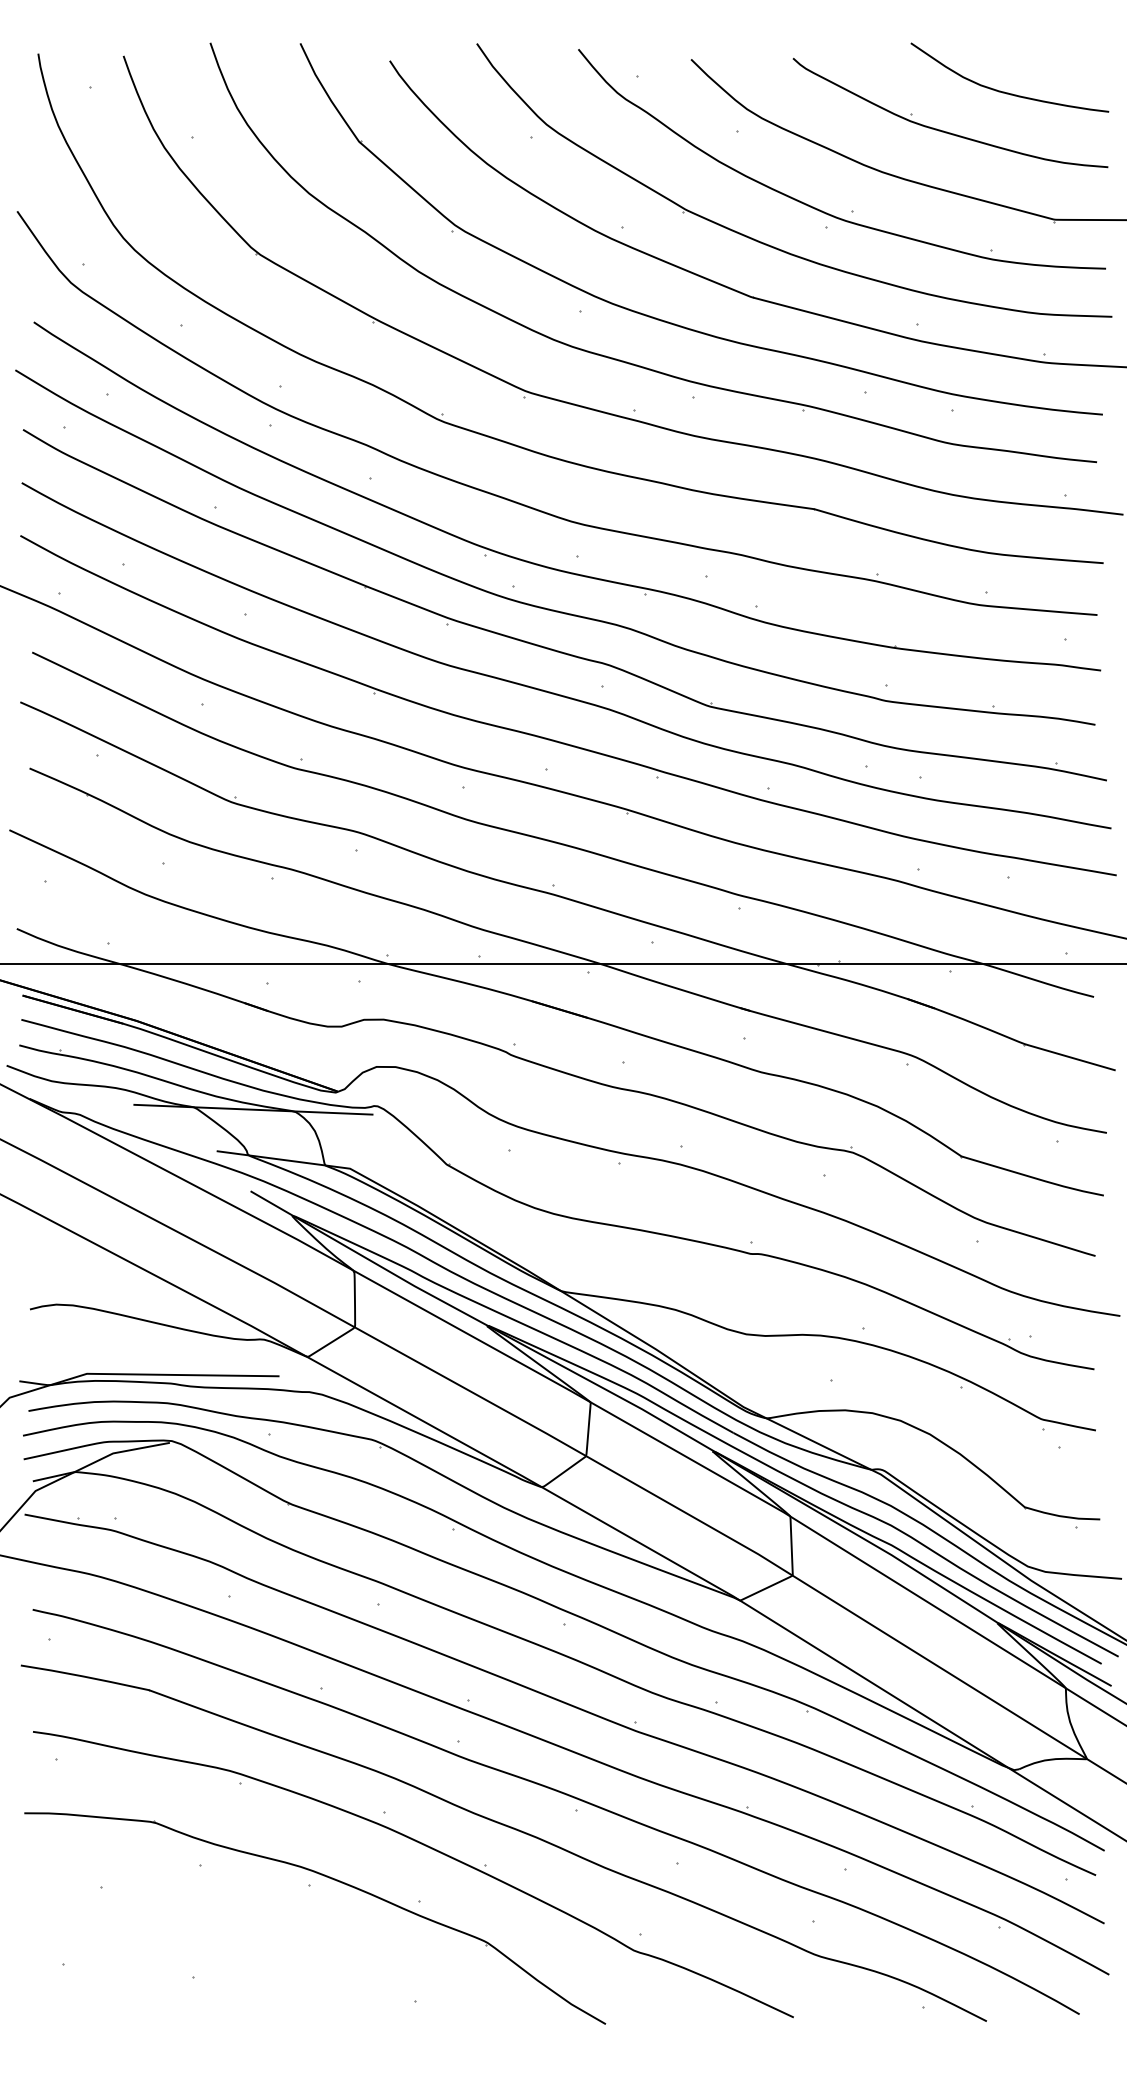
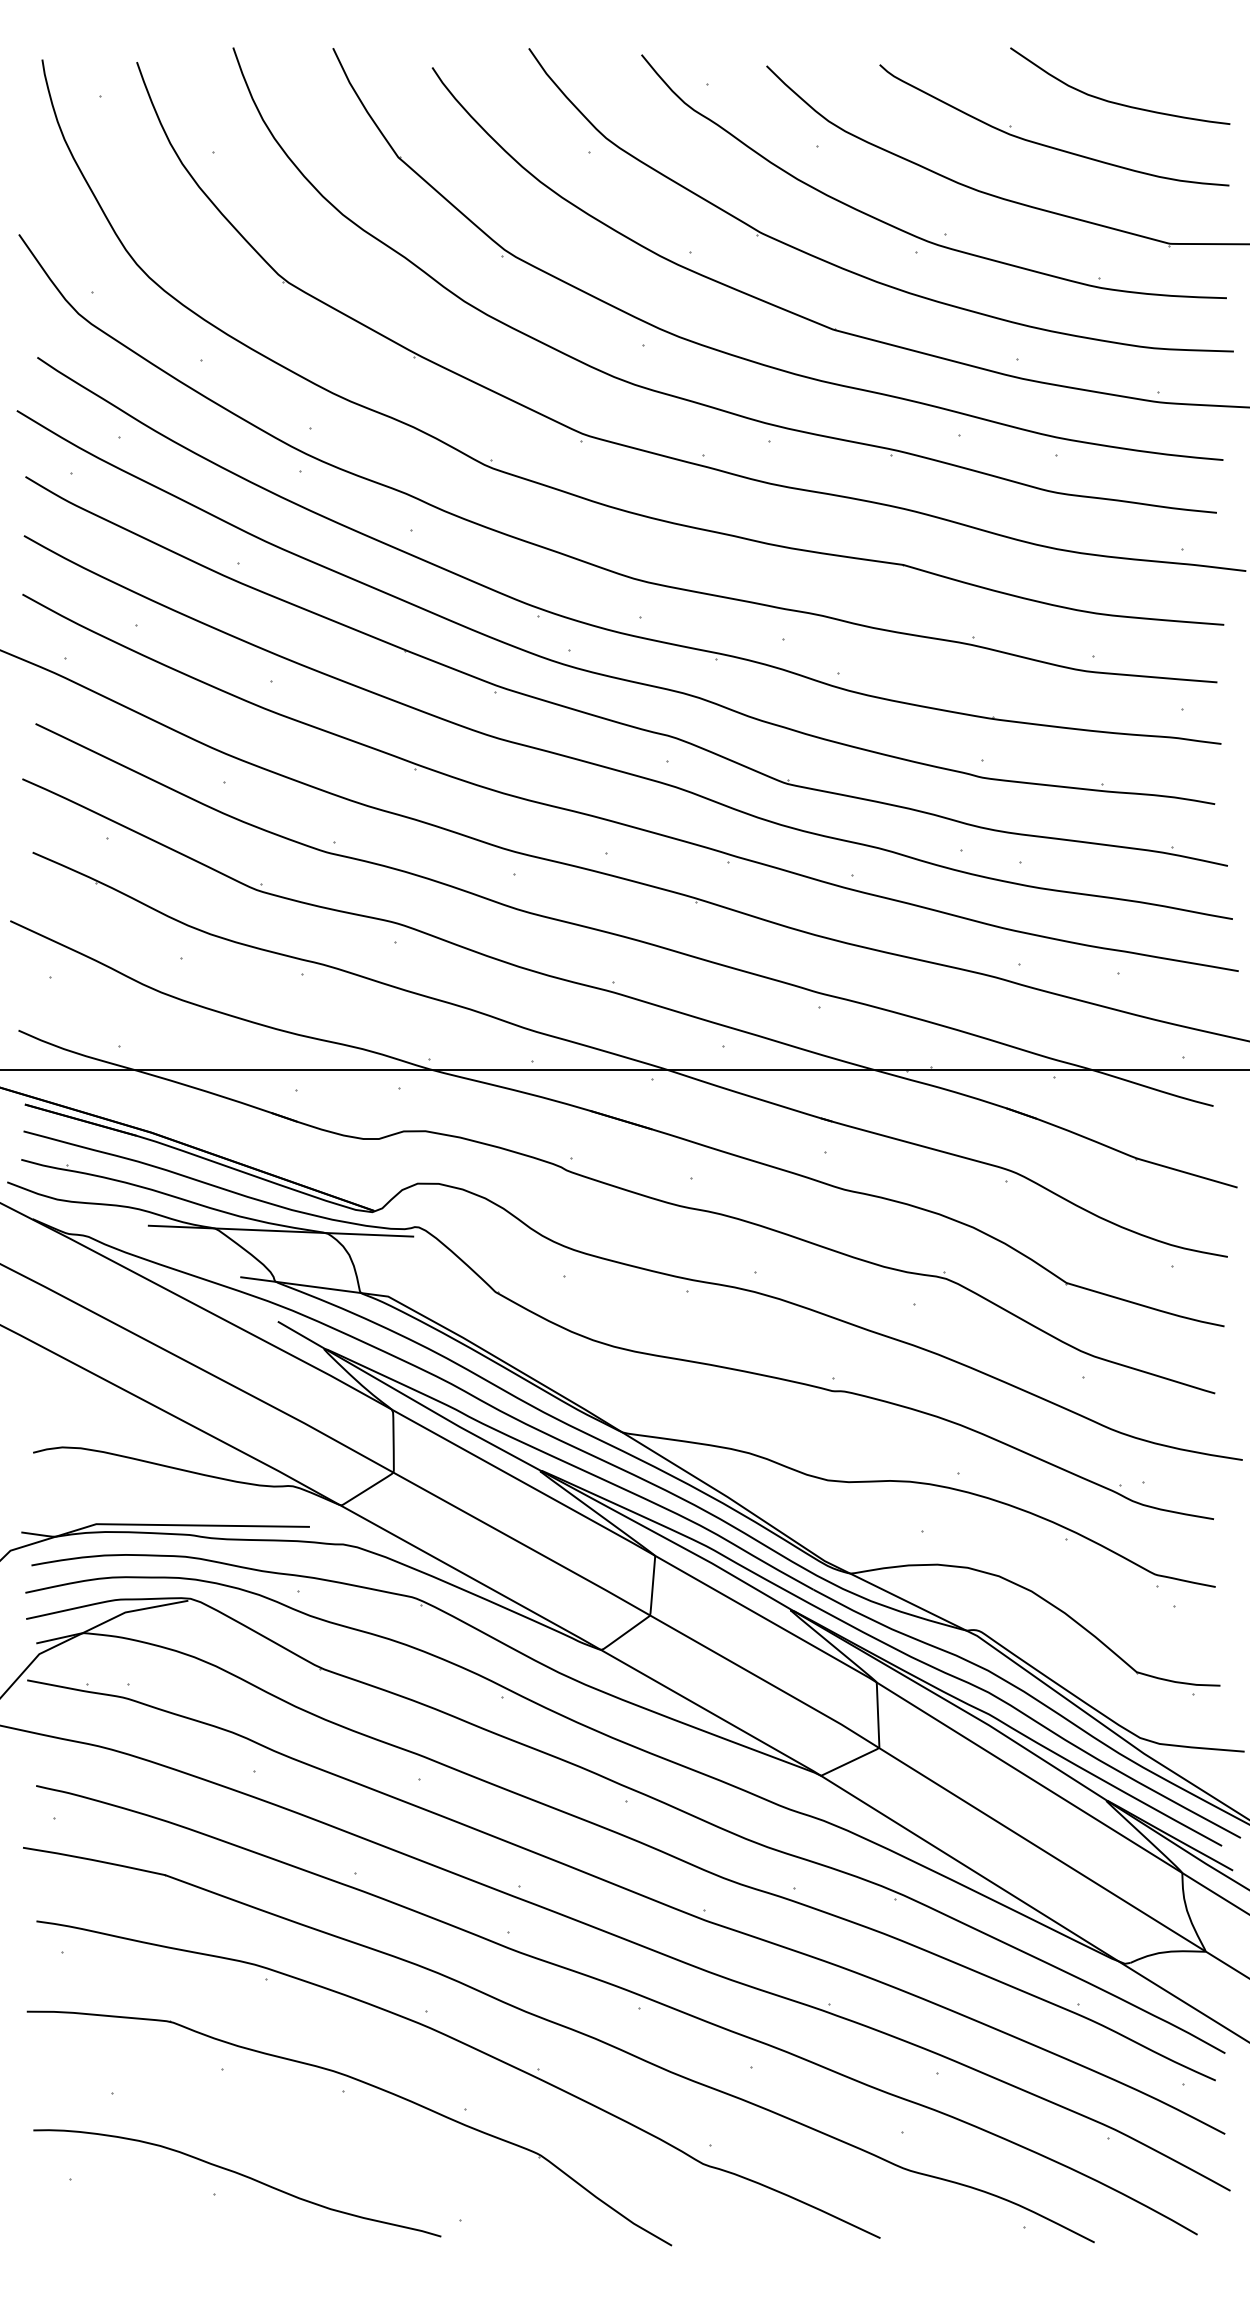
curve: (217, 1961) -> (241, 2176), added

